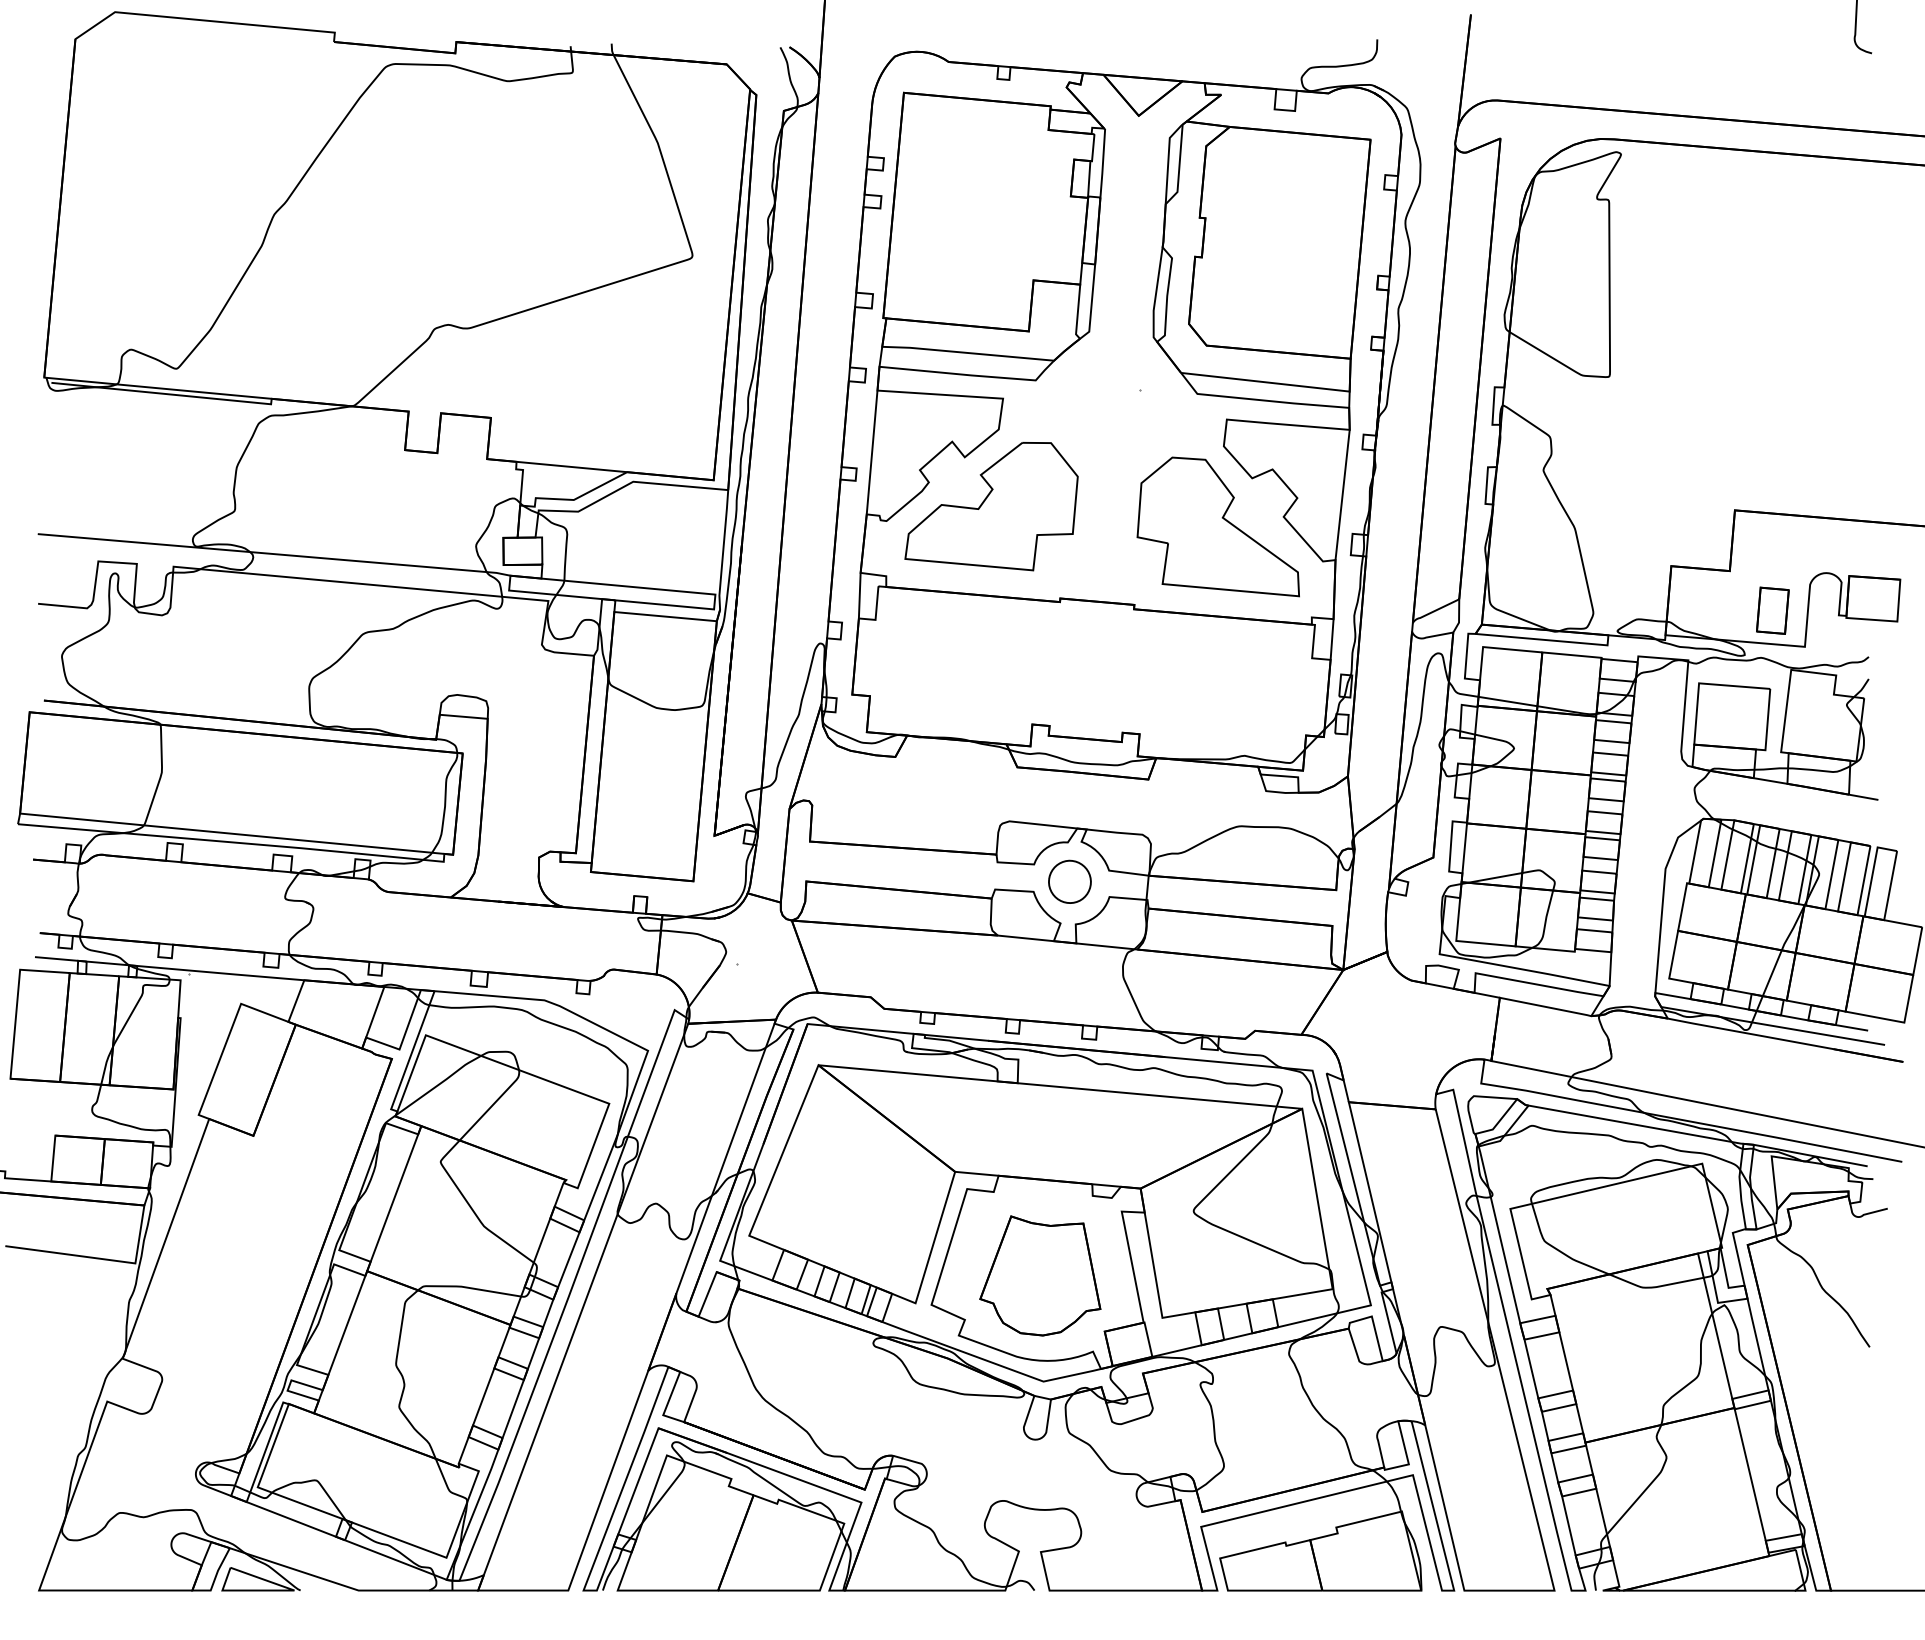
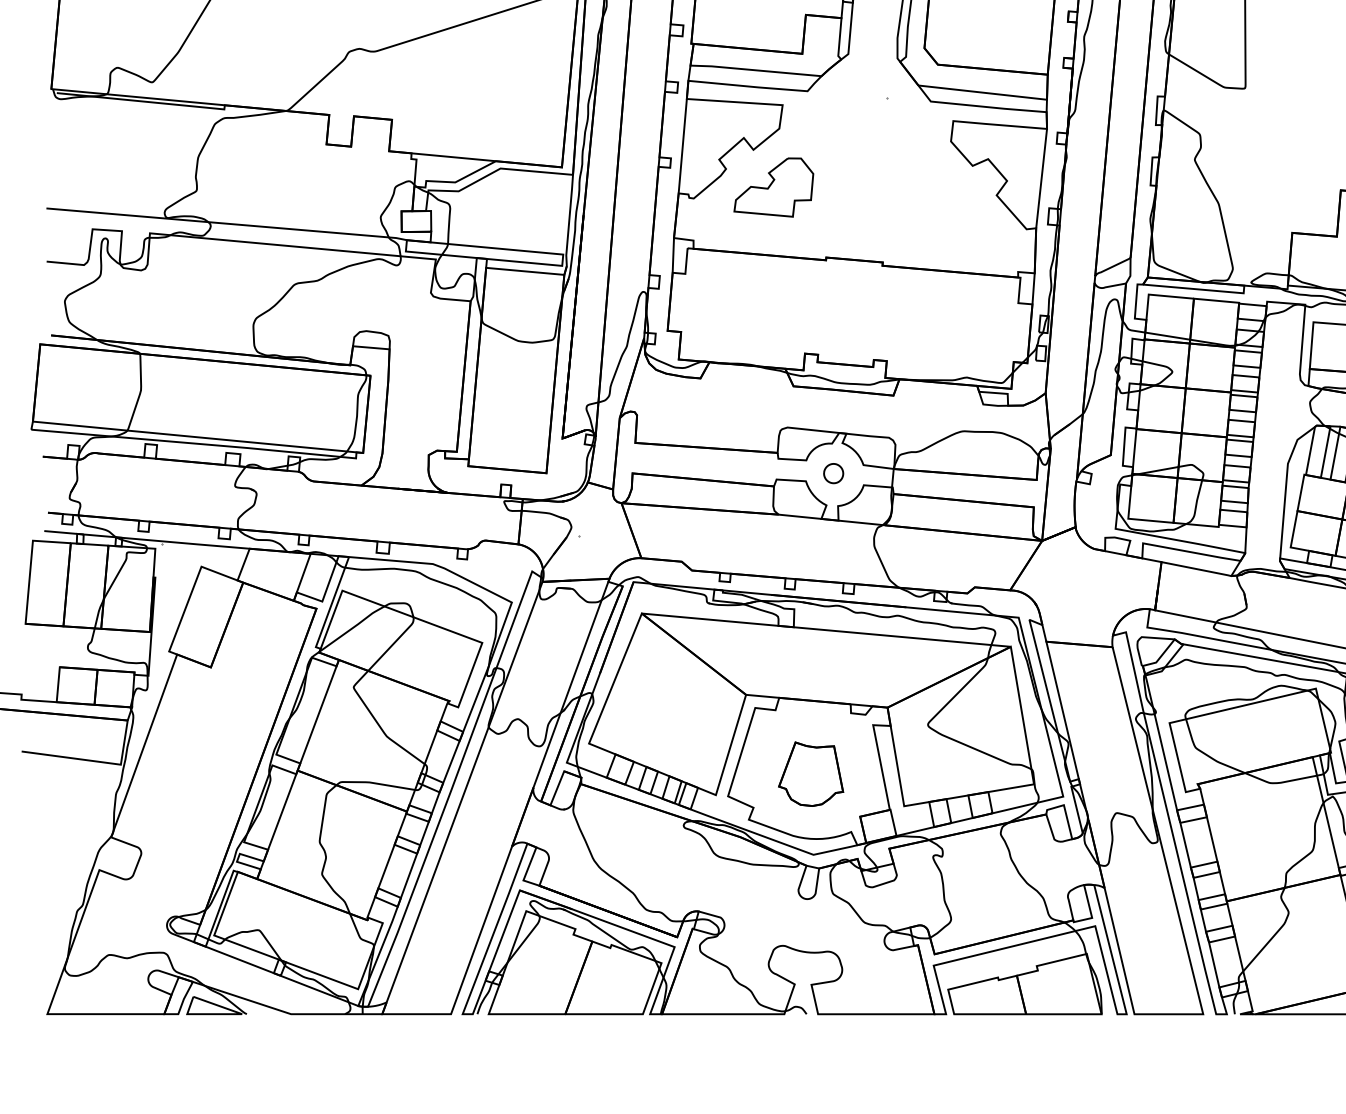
part: (991, 506) -> (773, 187), size x0.6
part: (1217, 526) -> (946, 202), removed
part: (1069, 881) -> (833, 473), size x0.6
part: (1040, 1275) -> (811, 773), size x0.7

